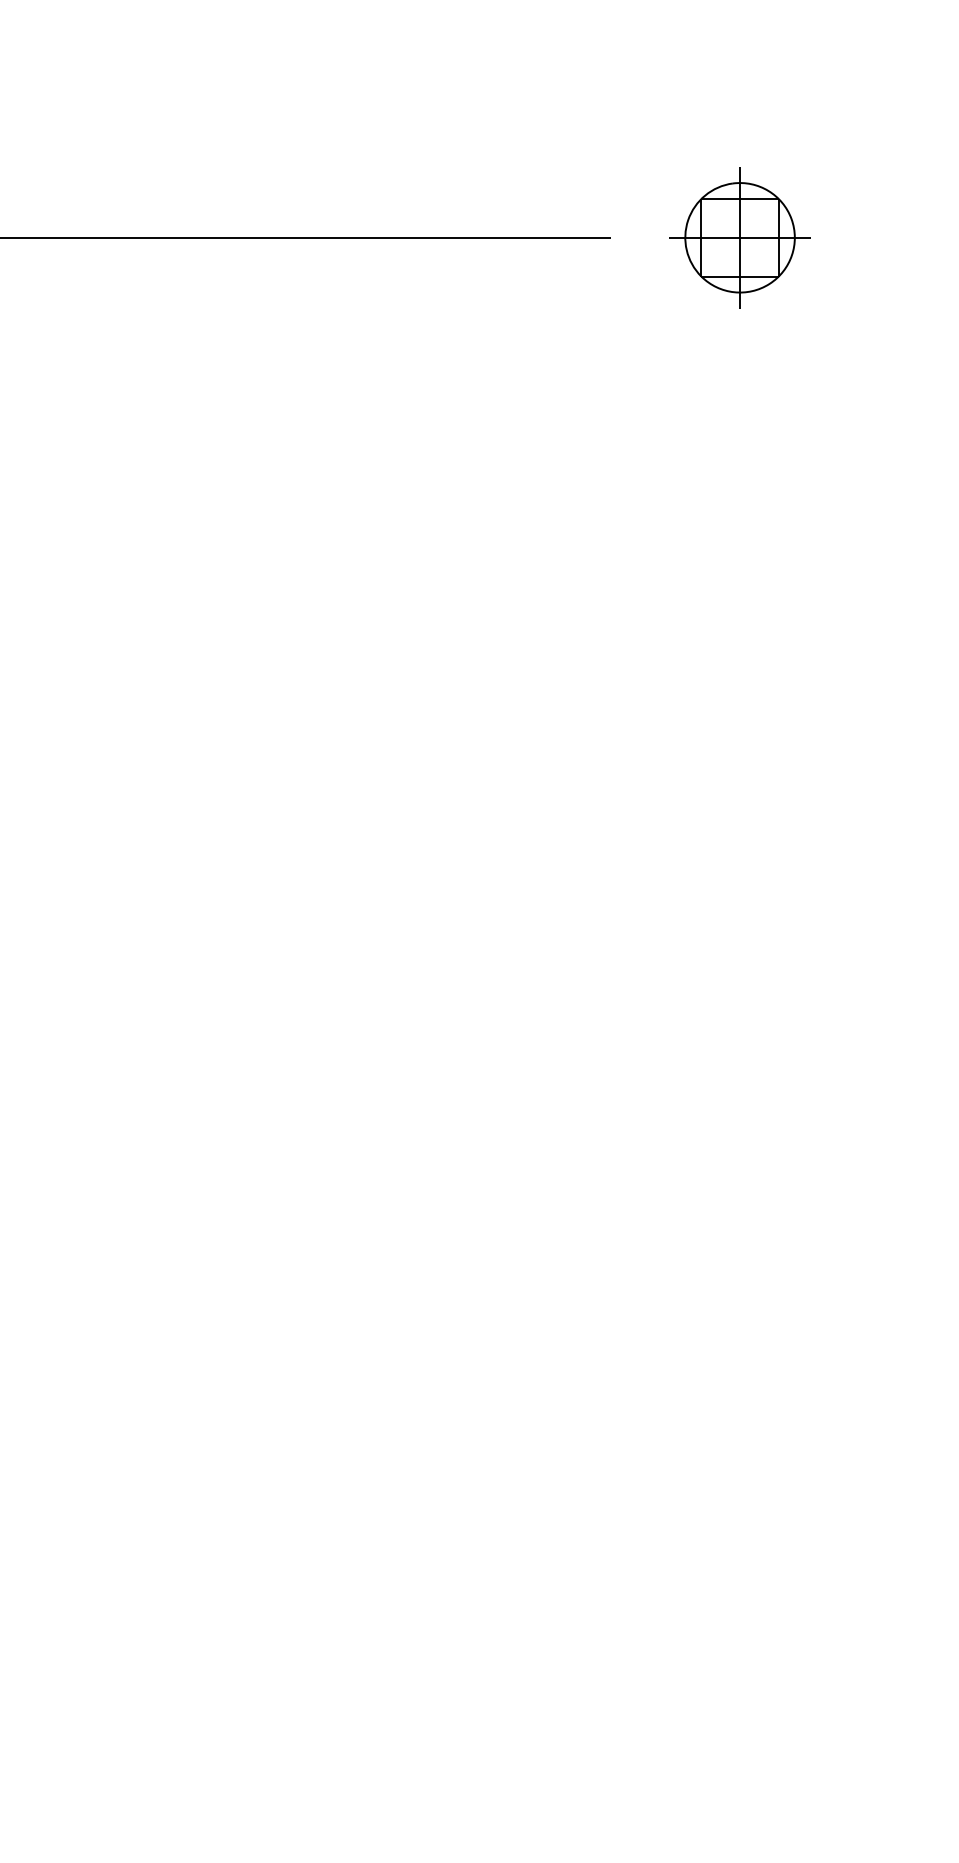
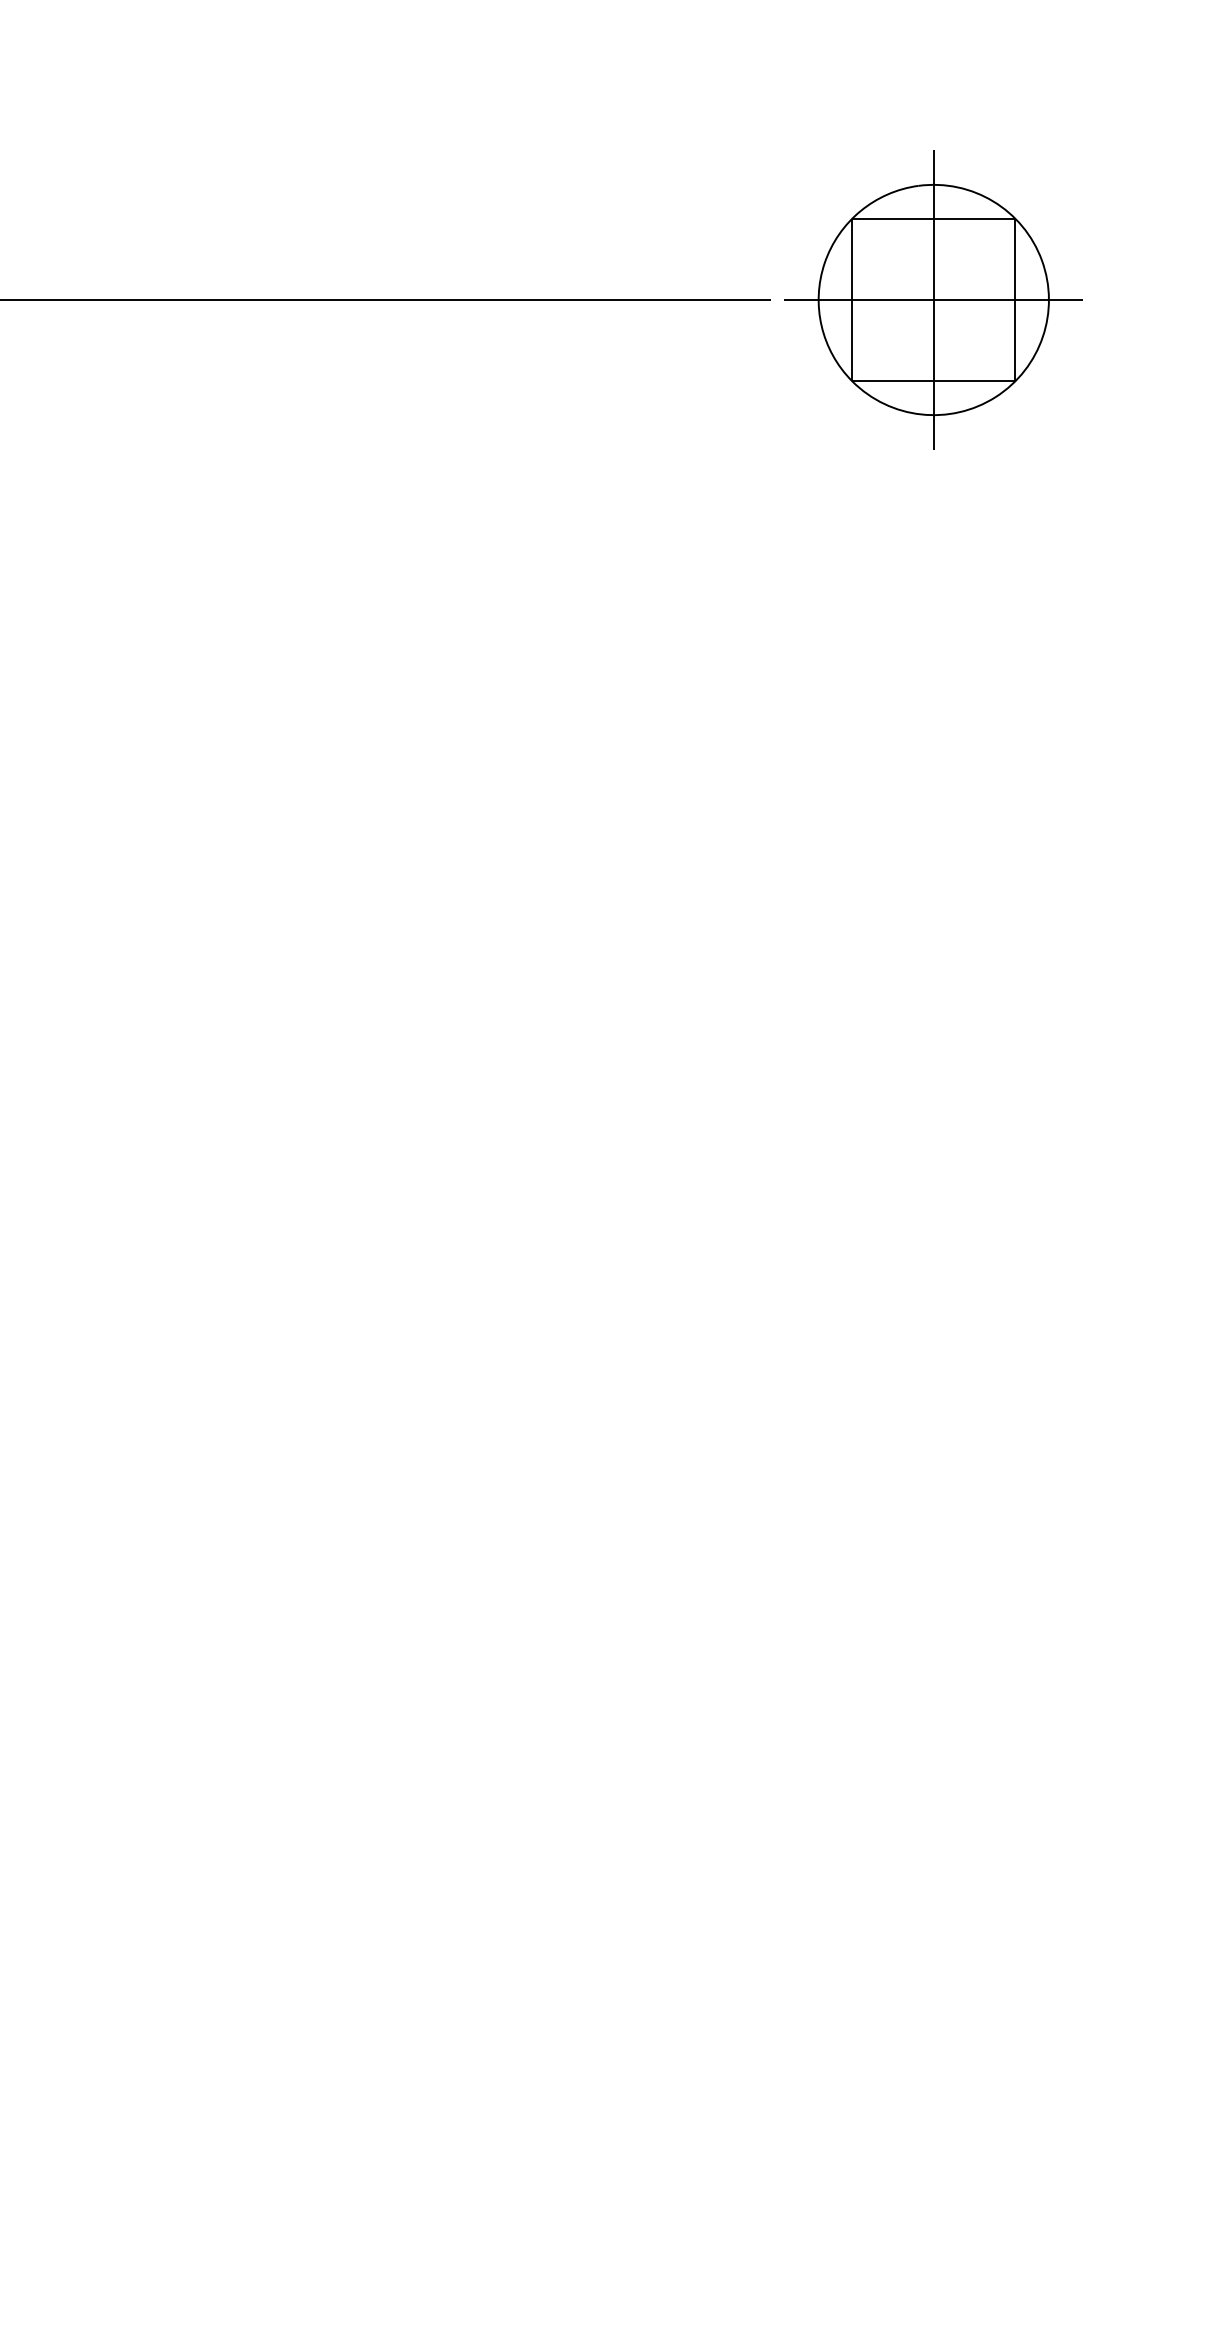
part: (739, 237) -> (933, 299), size x1.67

